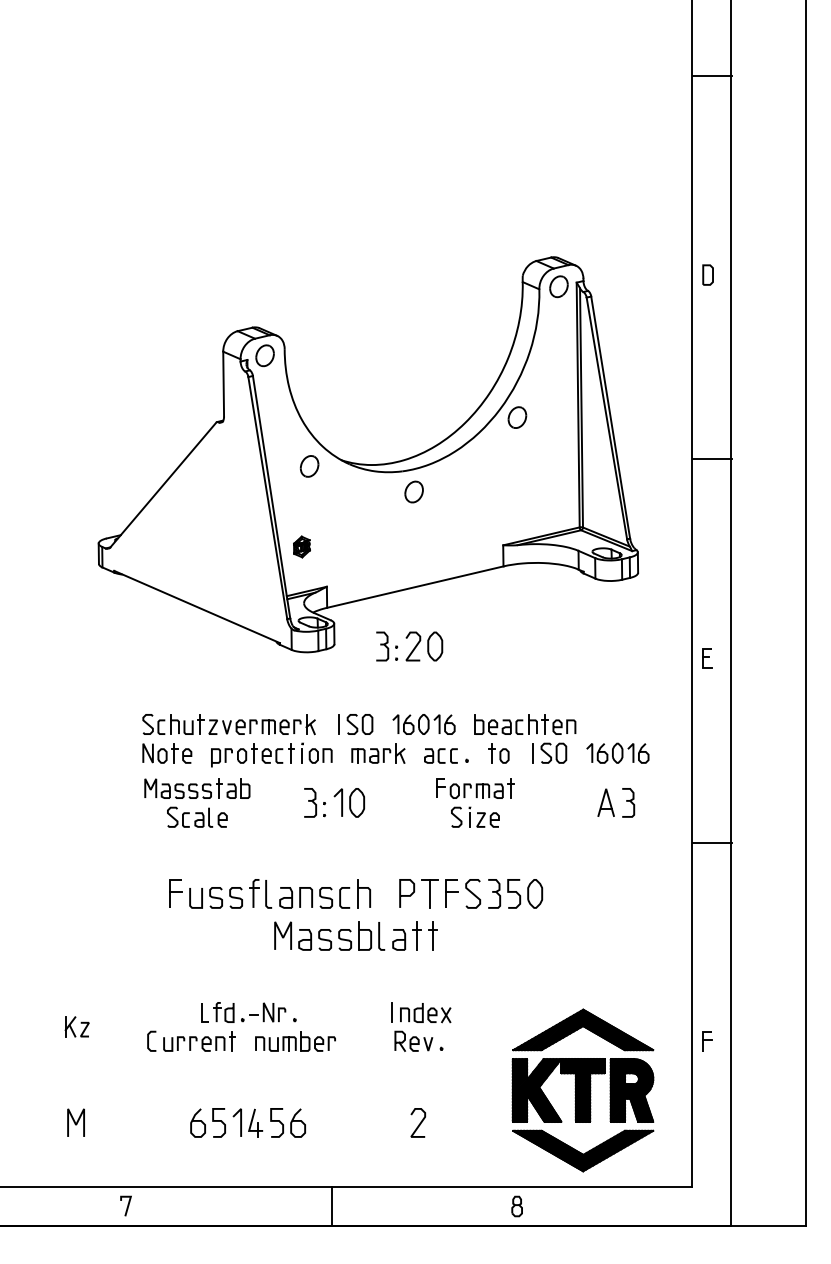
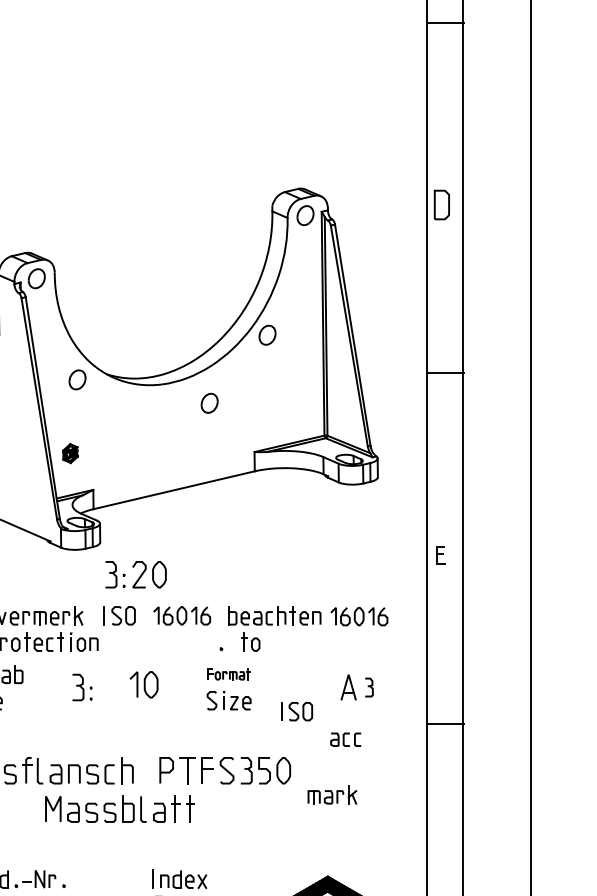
part: (707, 274) -> (441, 204), size x1.6
part: (413, 491) -> (209, 402), moved
part: (409, 646) -> (135, 574), moved
part: (549, 752) -> (296, 710), moved
part: (617, 752) -> (359, 615), moved
part: (378, 753) -> (332, 795), moved
part: (440, 755) -> (345, 739), moved
part: (475, 788) -> (229, 674), size x0.6
part: (348, 802) -> (143, 684), moved
part: (628, 802) -> (369, 687), size x0.7

